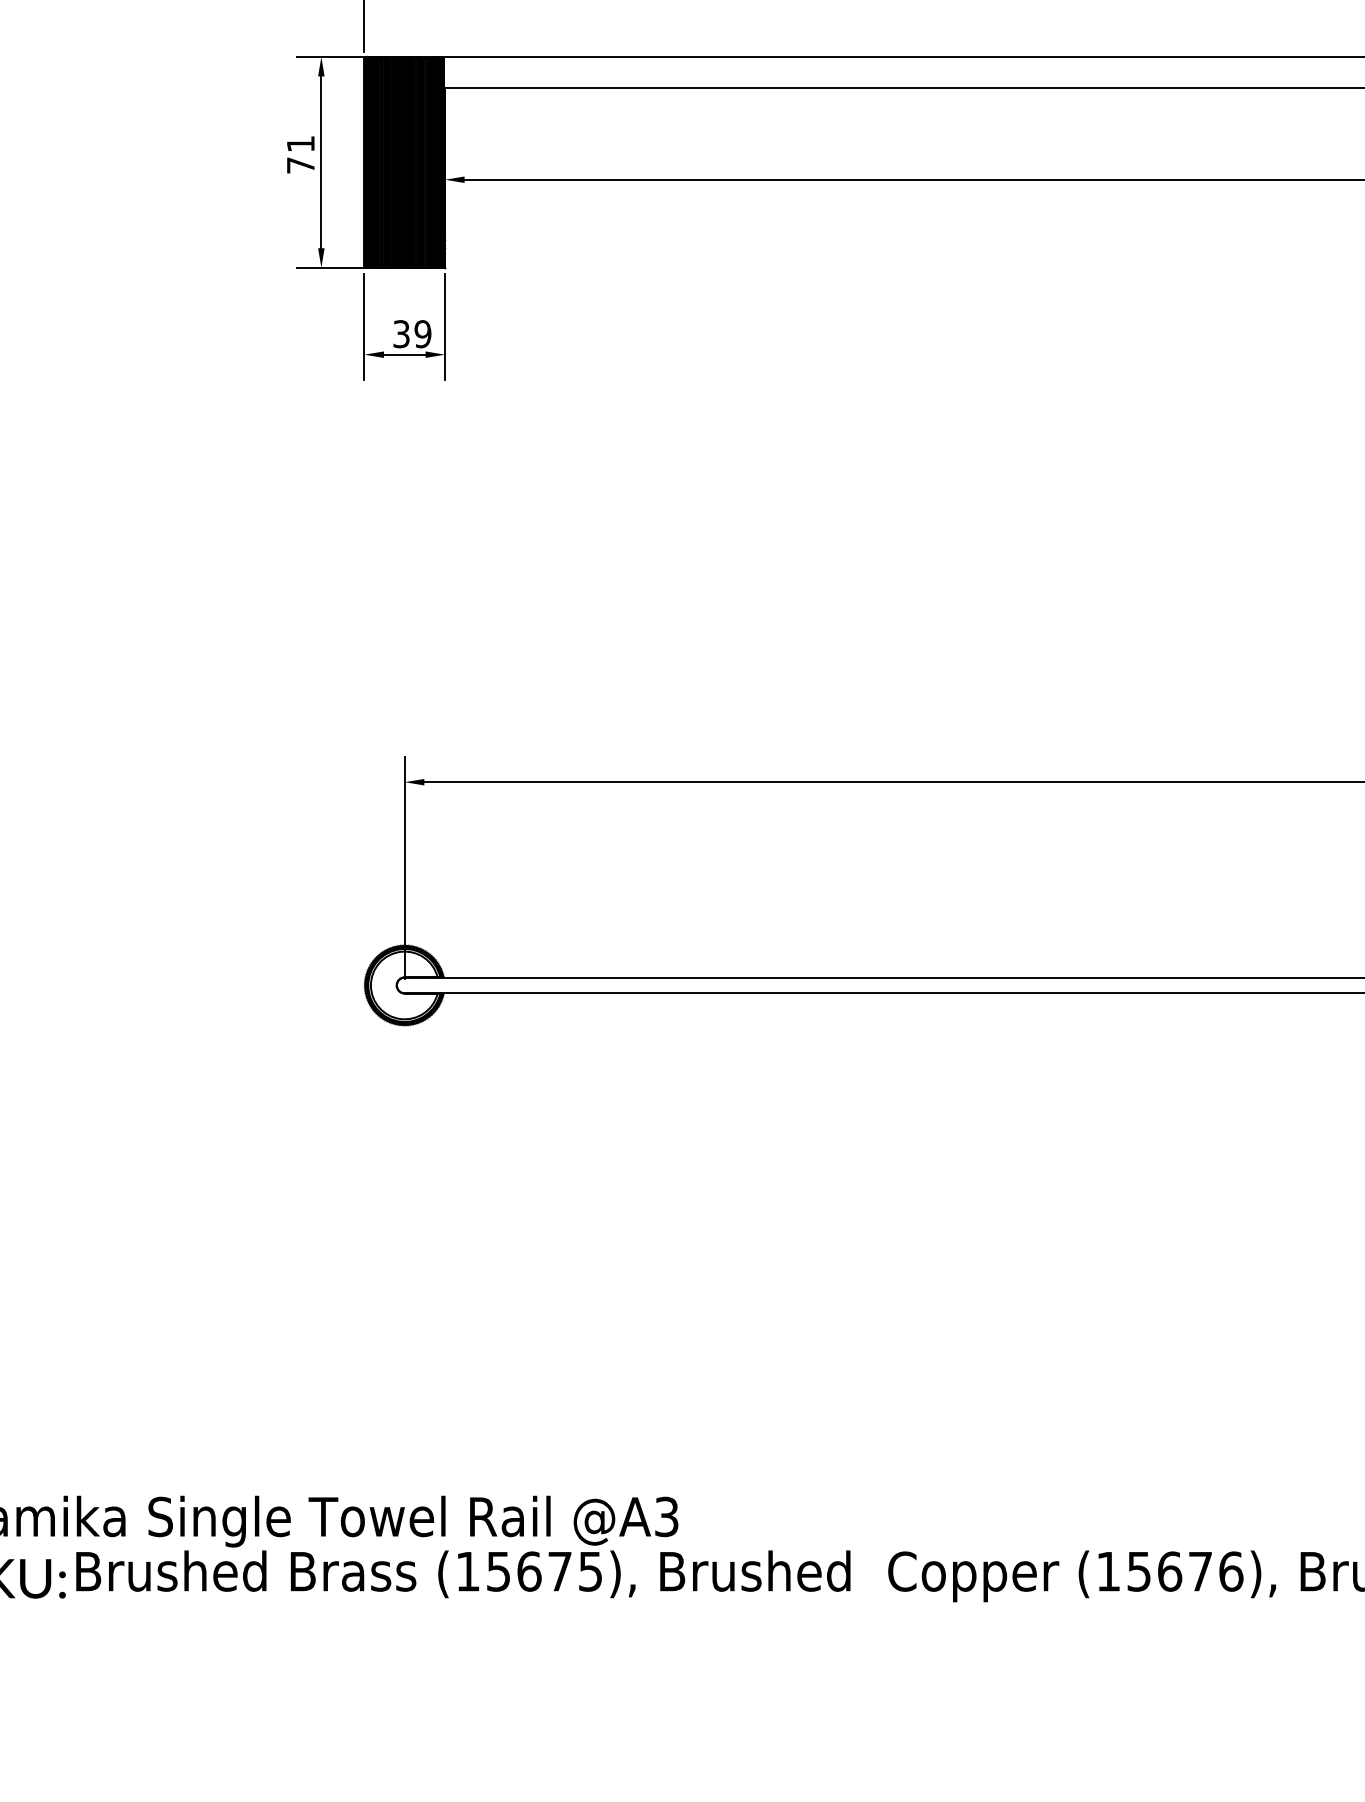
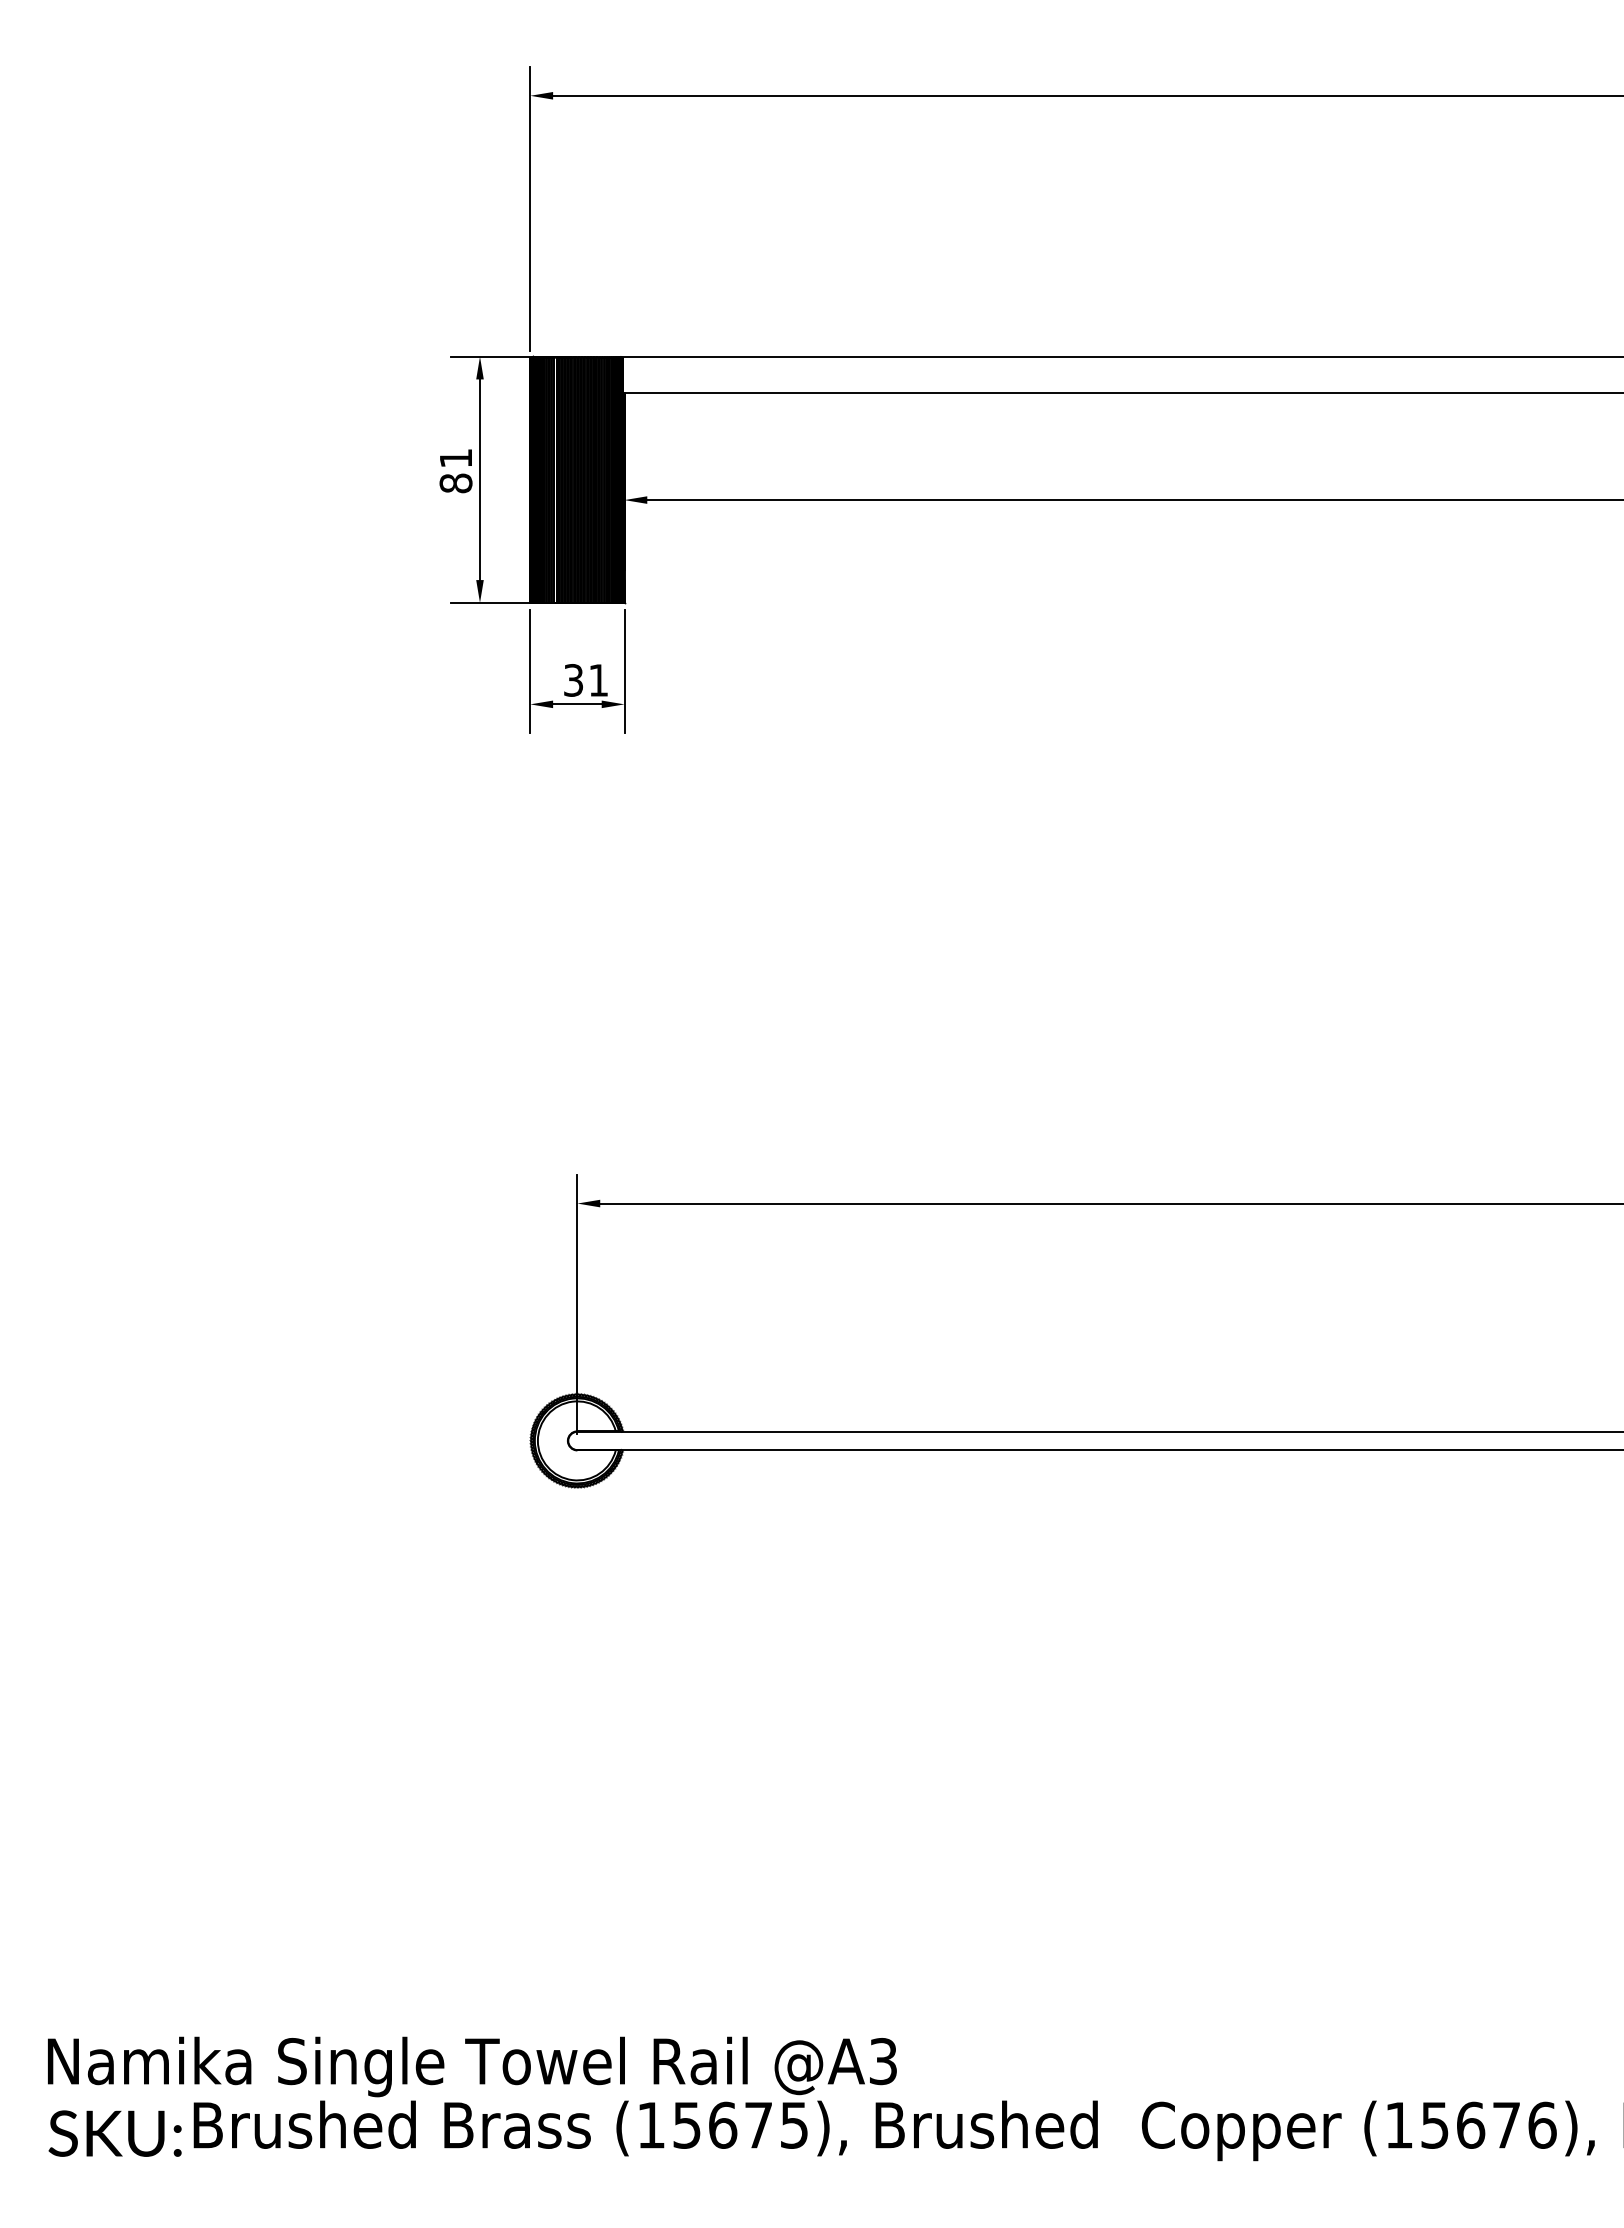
text: (300, 165) -> (455, 483), 71 -> 81
text: (422, 334) -> (598, 680), 39 -> 31

